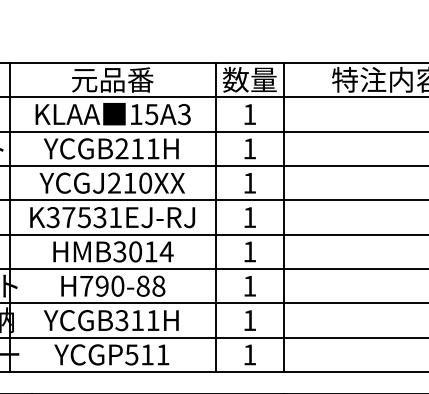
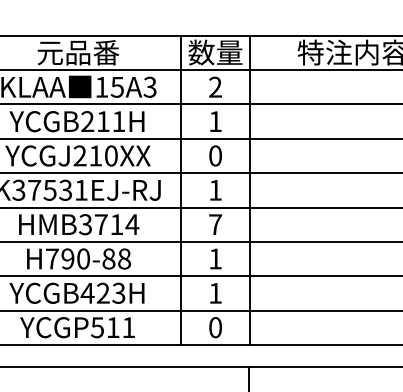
text: (249, 113) -> (215, 86), 1 -> 2
text: (249, 182) -> (215, 155), 1 -> 0
text: (135, 251) -> (101, 224), HMB3014 -> HMB3714
text: (249, 251) -> (215, 224), 1 -> 7
text: (136, 320) -> (102, 293), YCGB311H -> YCGB423H
text: (249, 354) -> (215, 327), 1 -> 0

